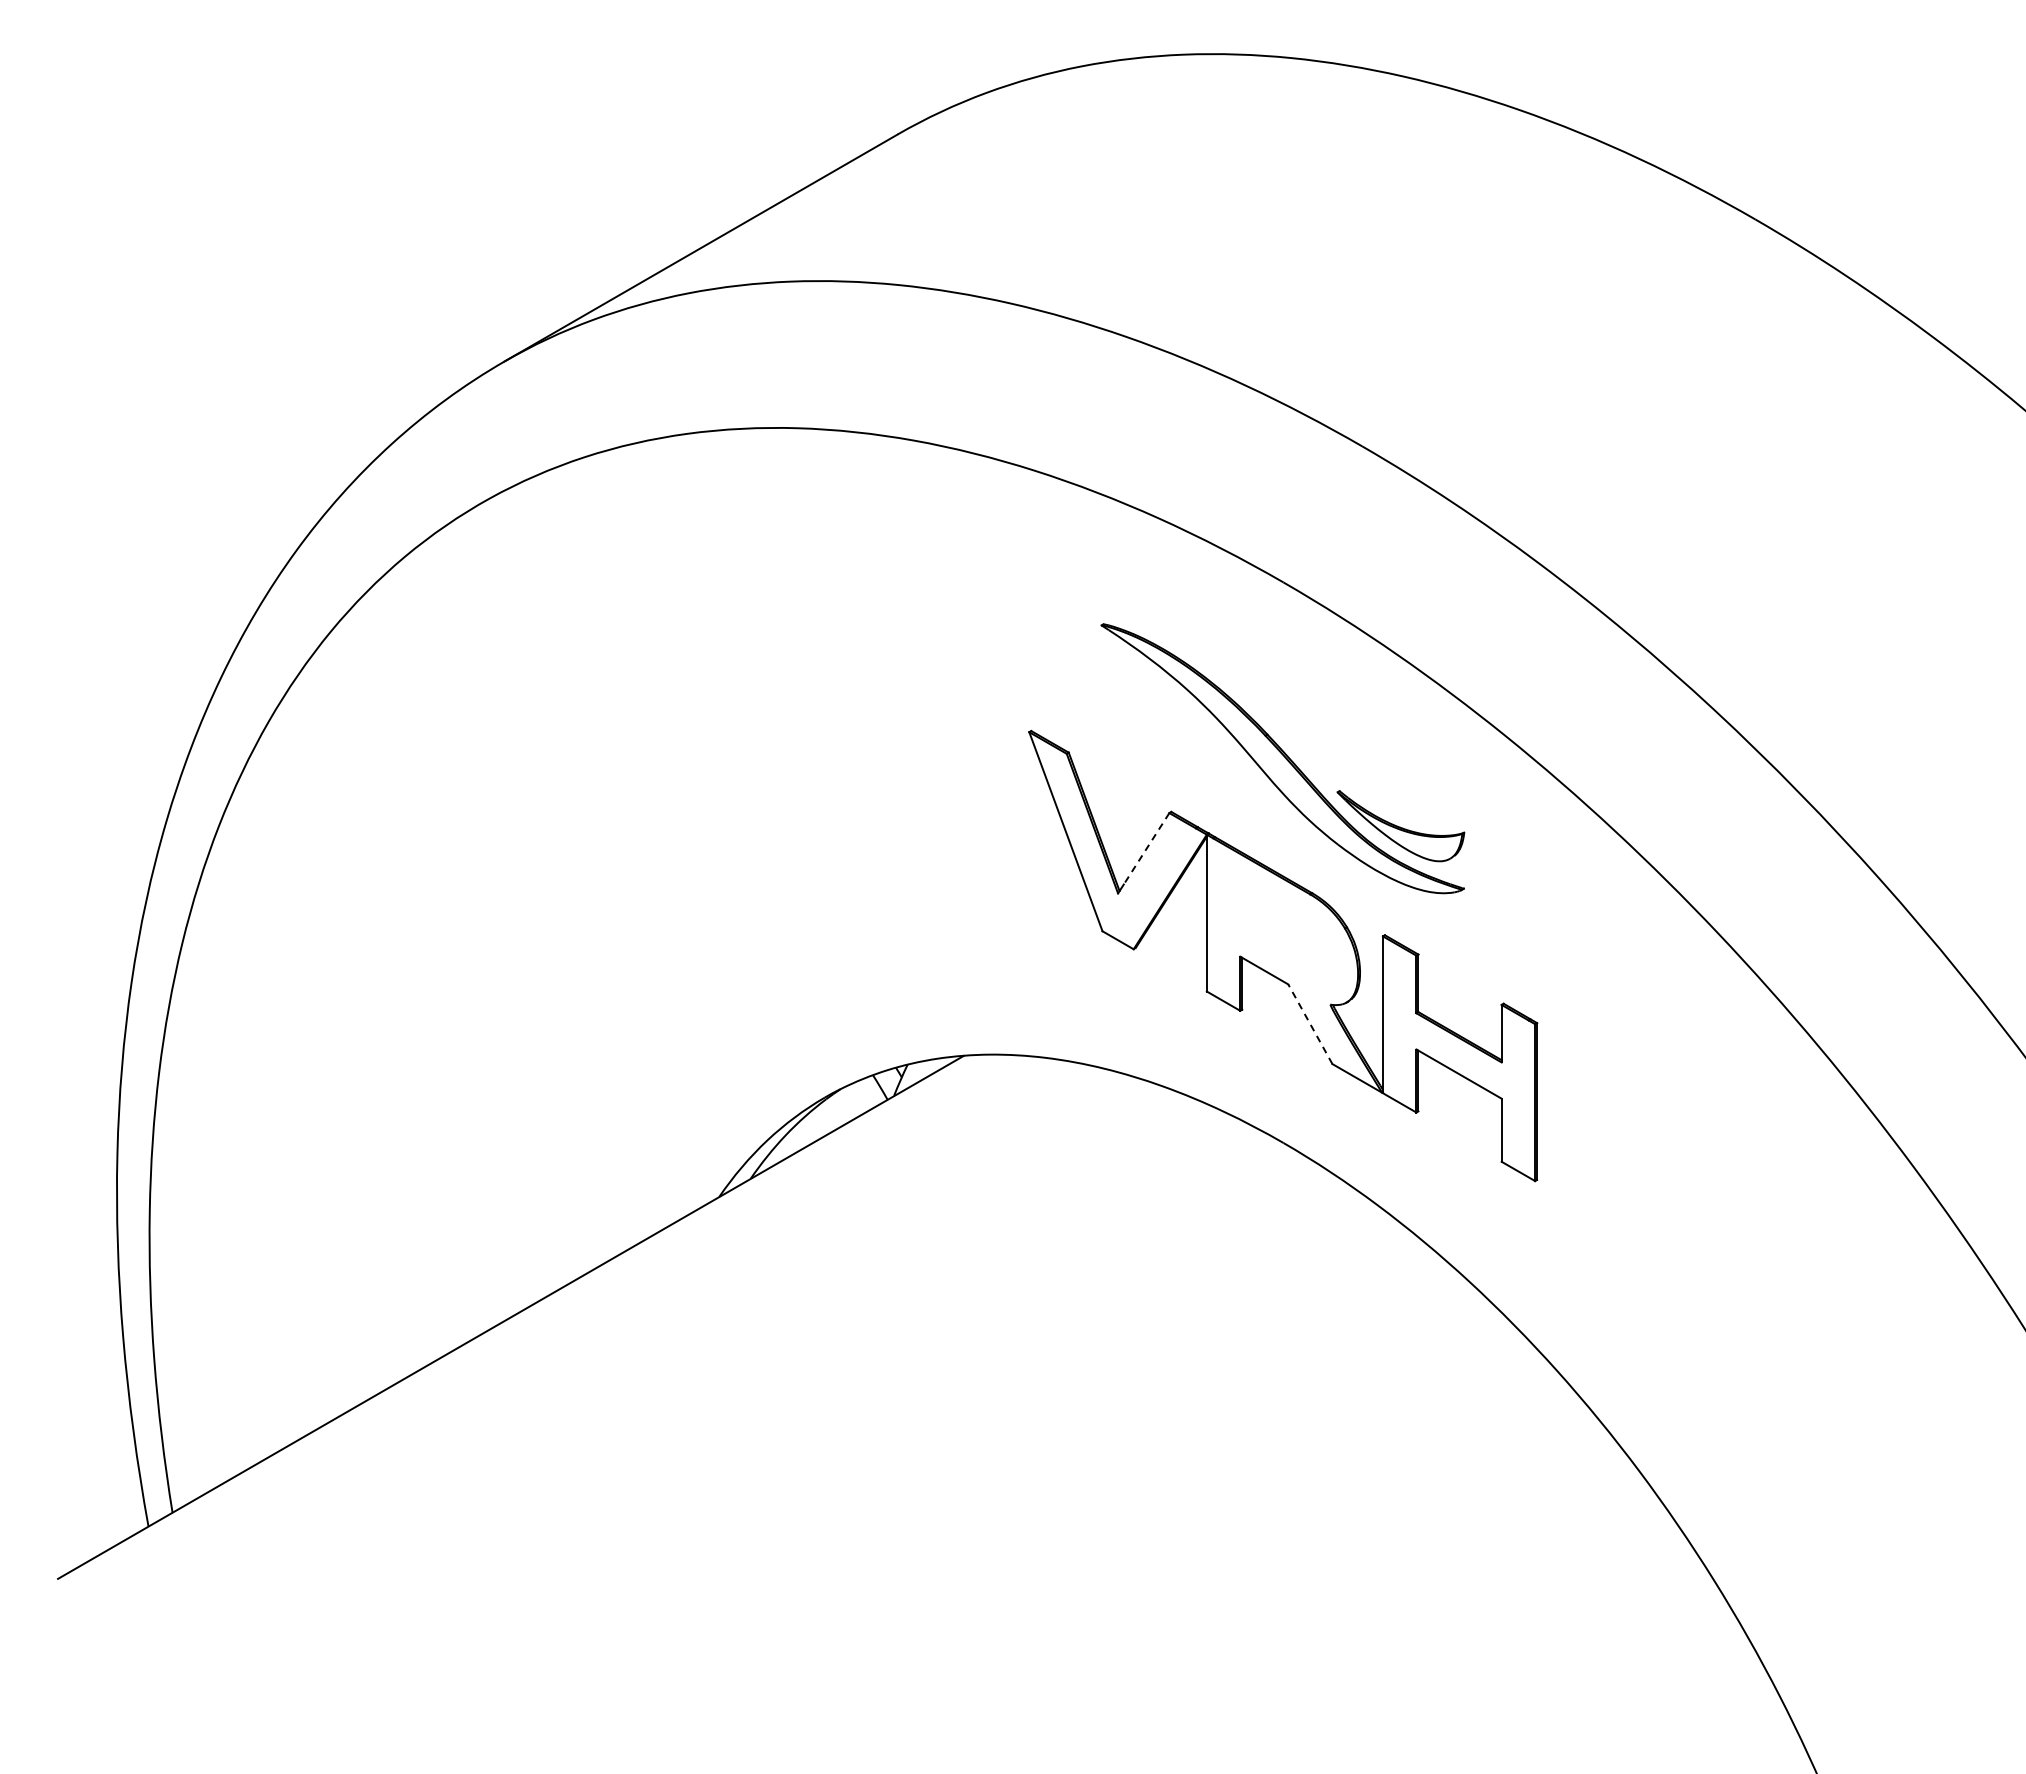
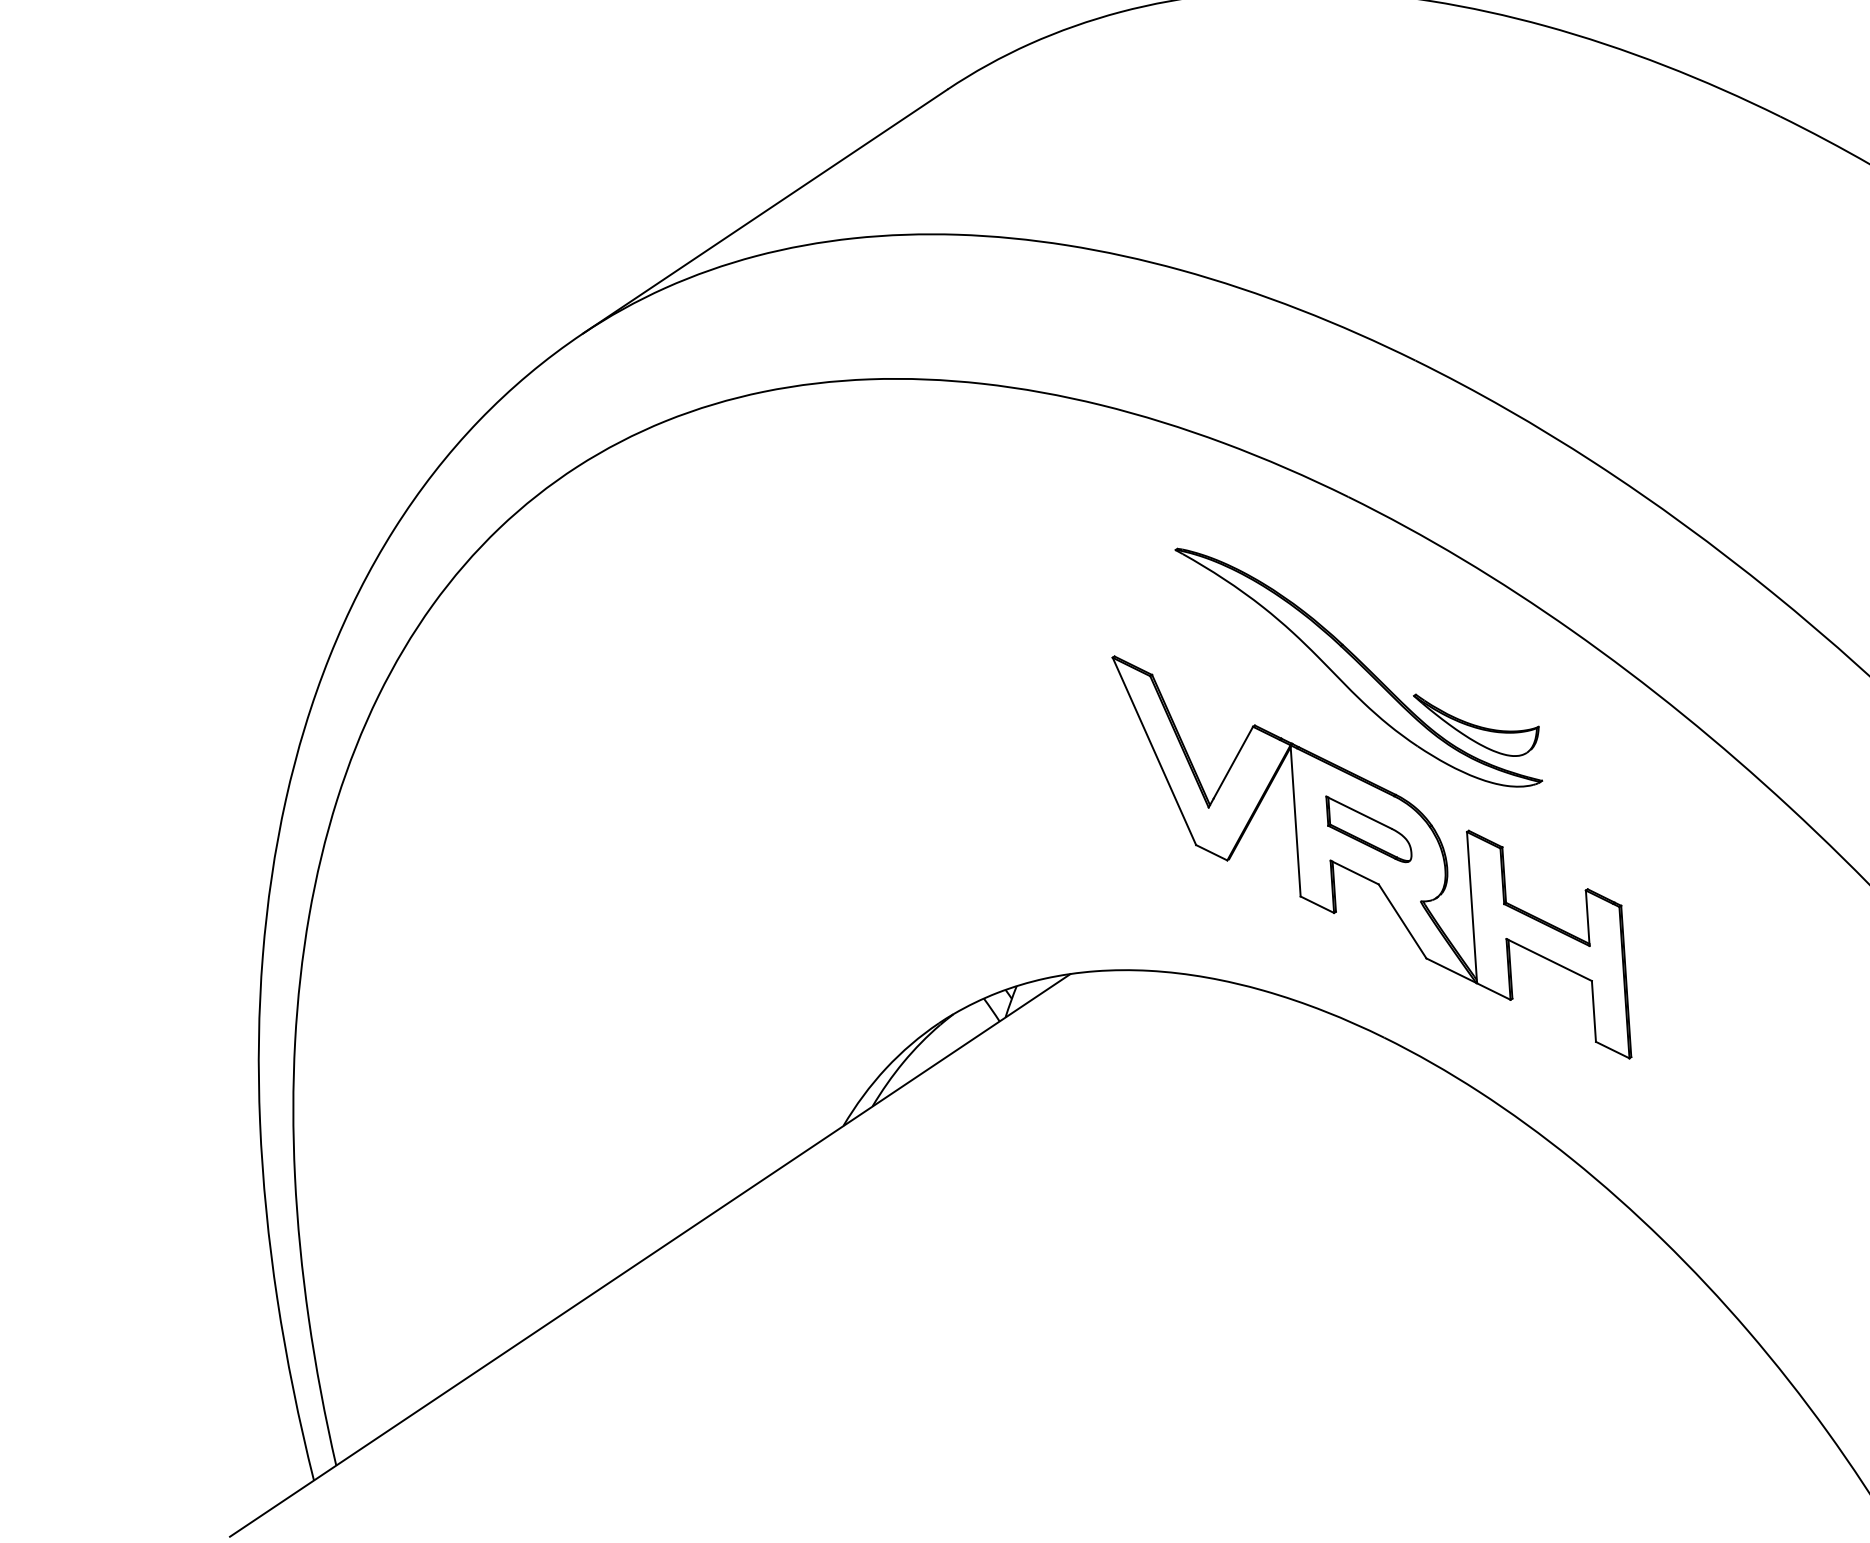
line: (1146, 849) -> (1233, 763), dashed -> solid
part: (1282, 926) -> (1369, 828), added
line: (1310, 1024) -> (1402, 921), dashed -> solid

